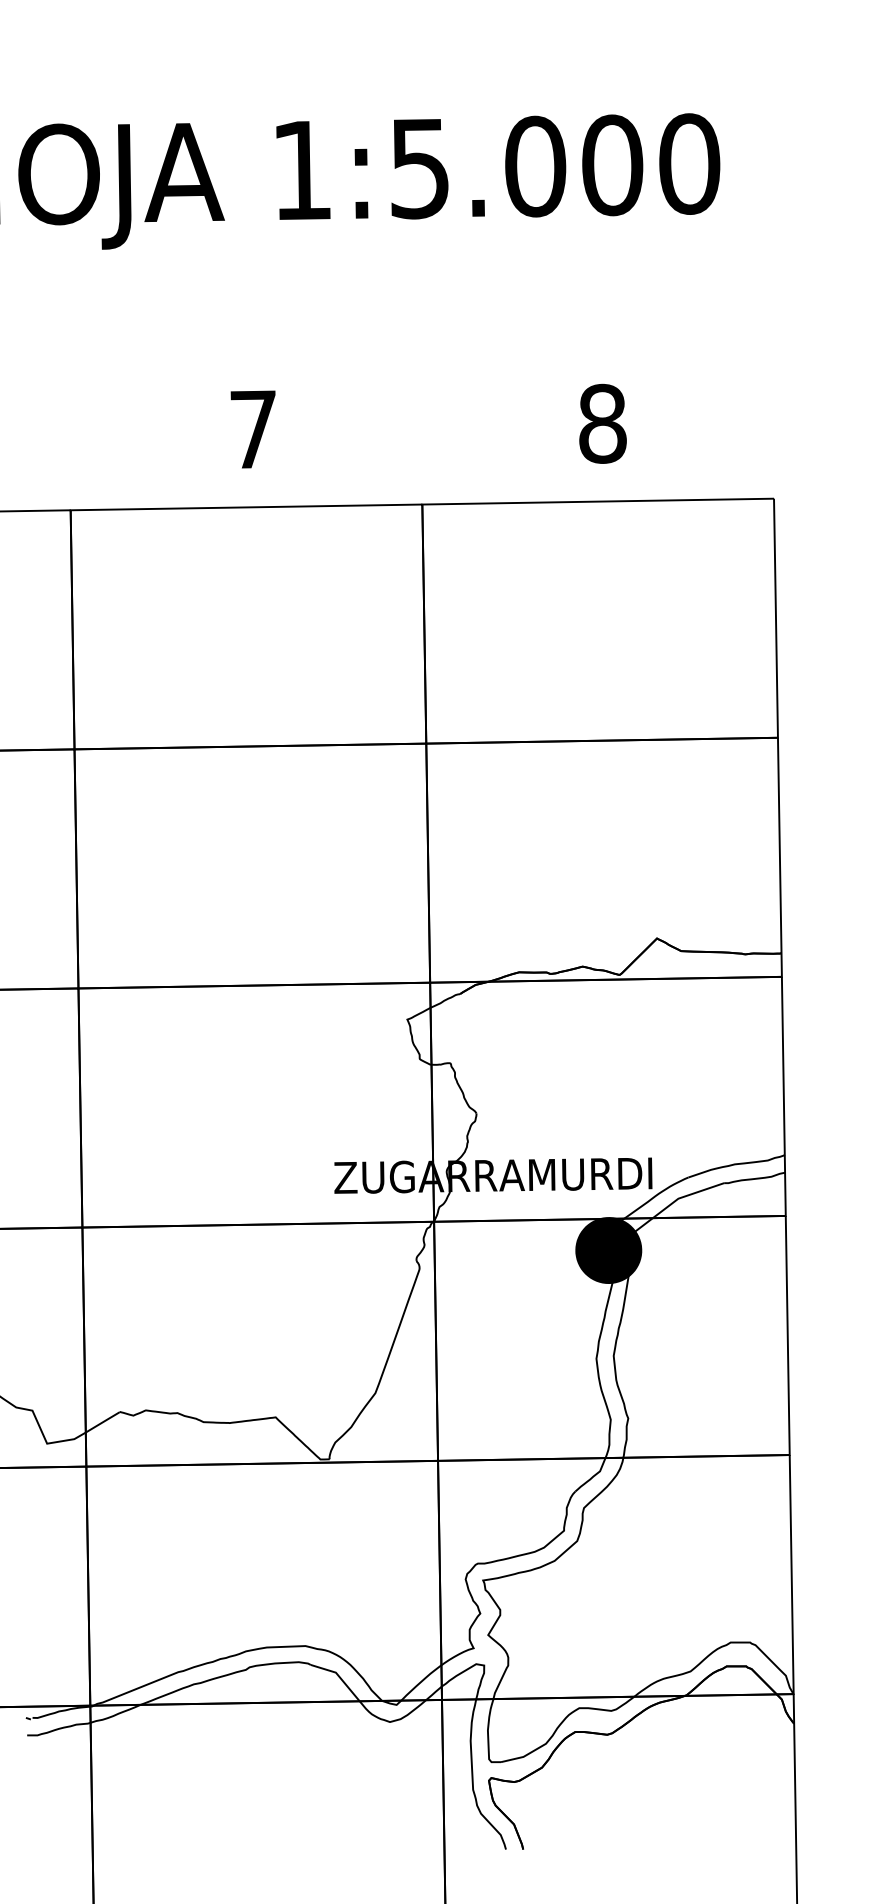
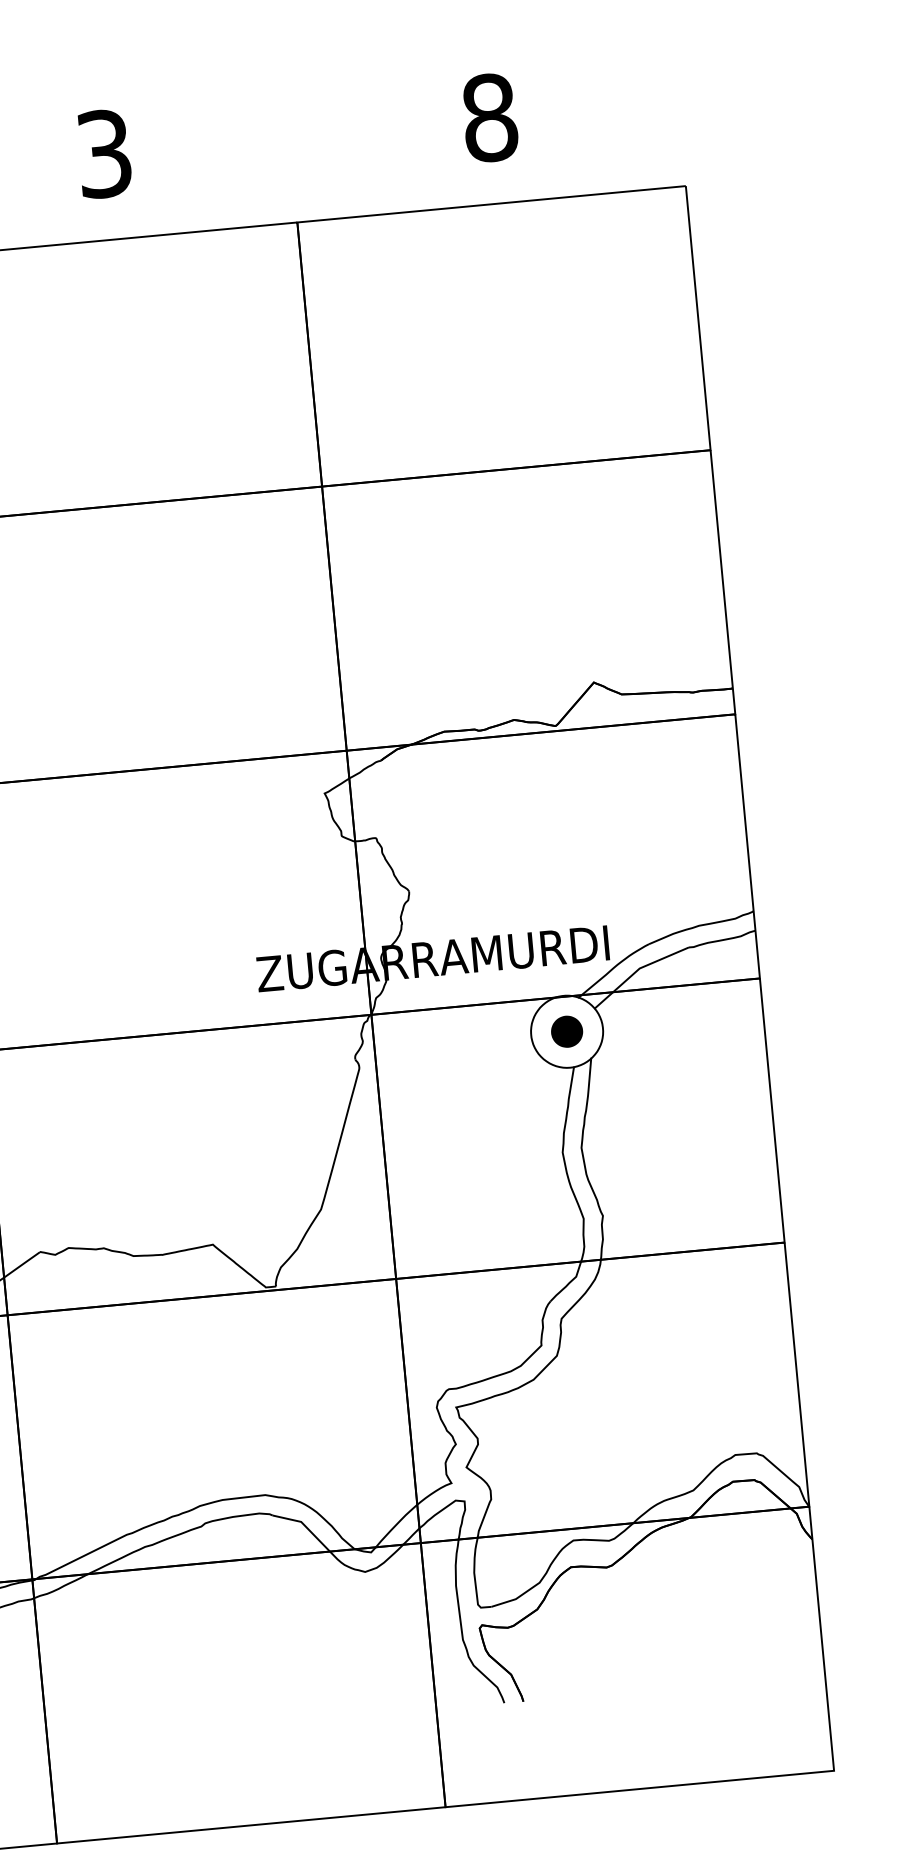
text: (253, 429) -> (104, 153), 7 -> 3
fill: (608, 1250) -> (566, 1031), removed

